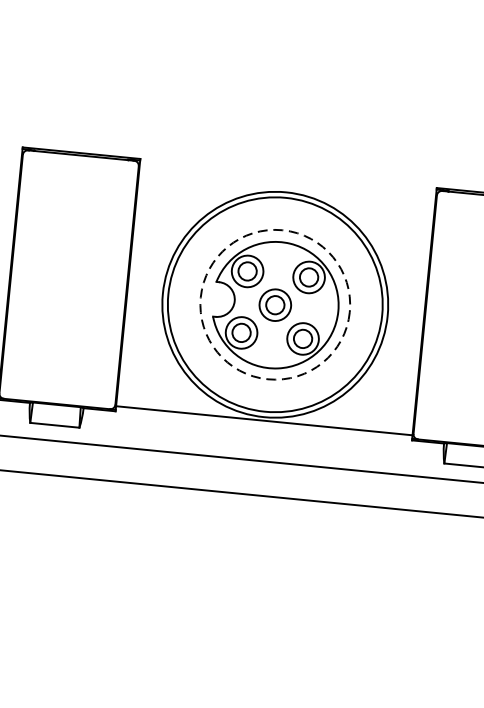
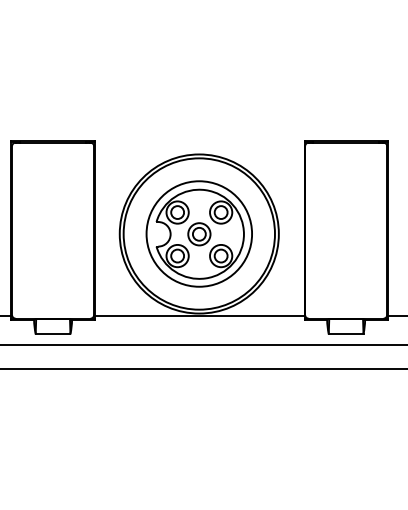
circle: (275, 304) -> (199, 233), dashed -> solid

